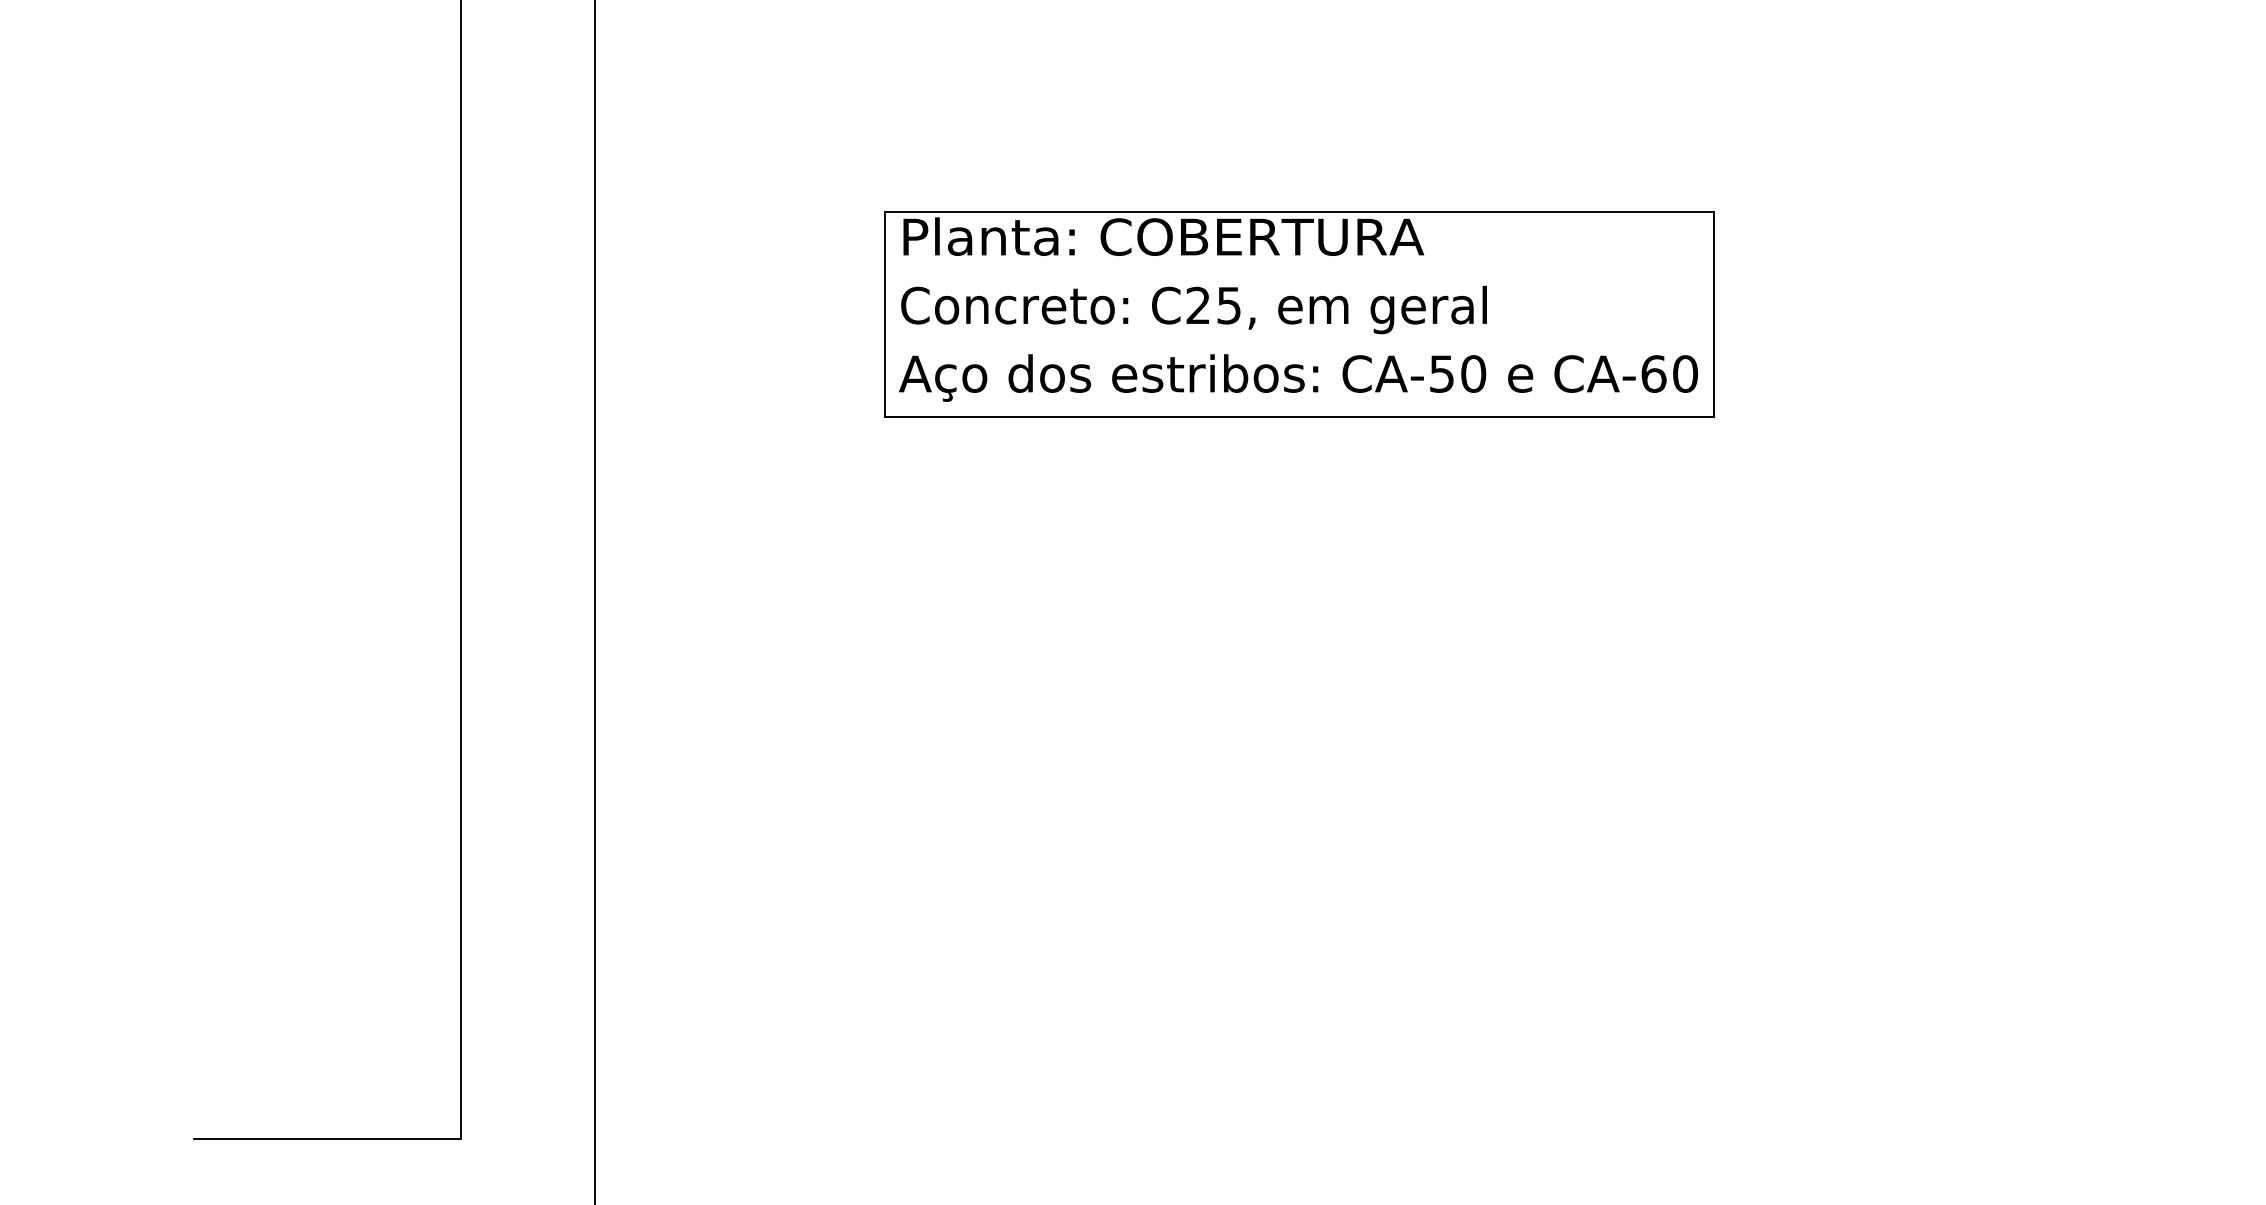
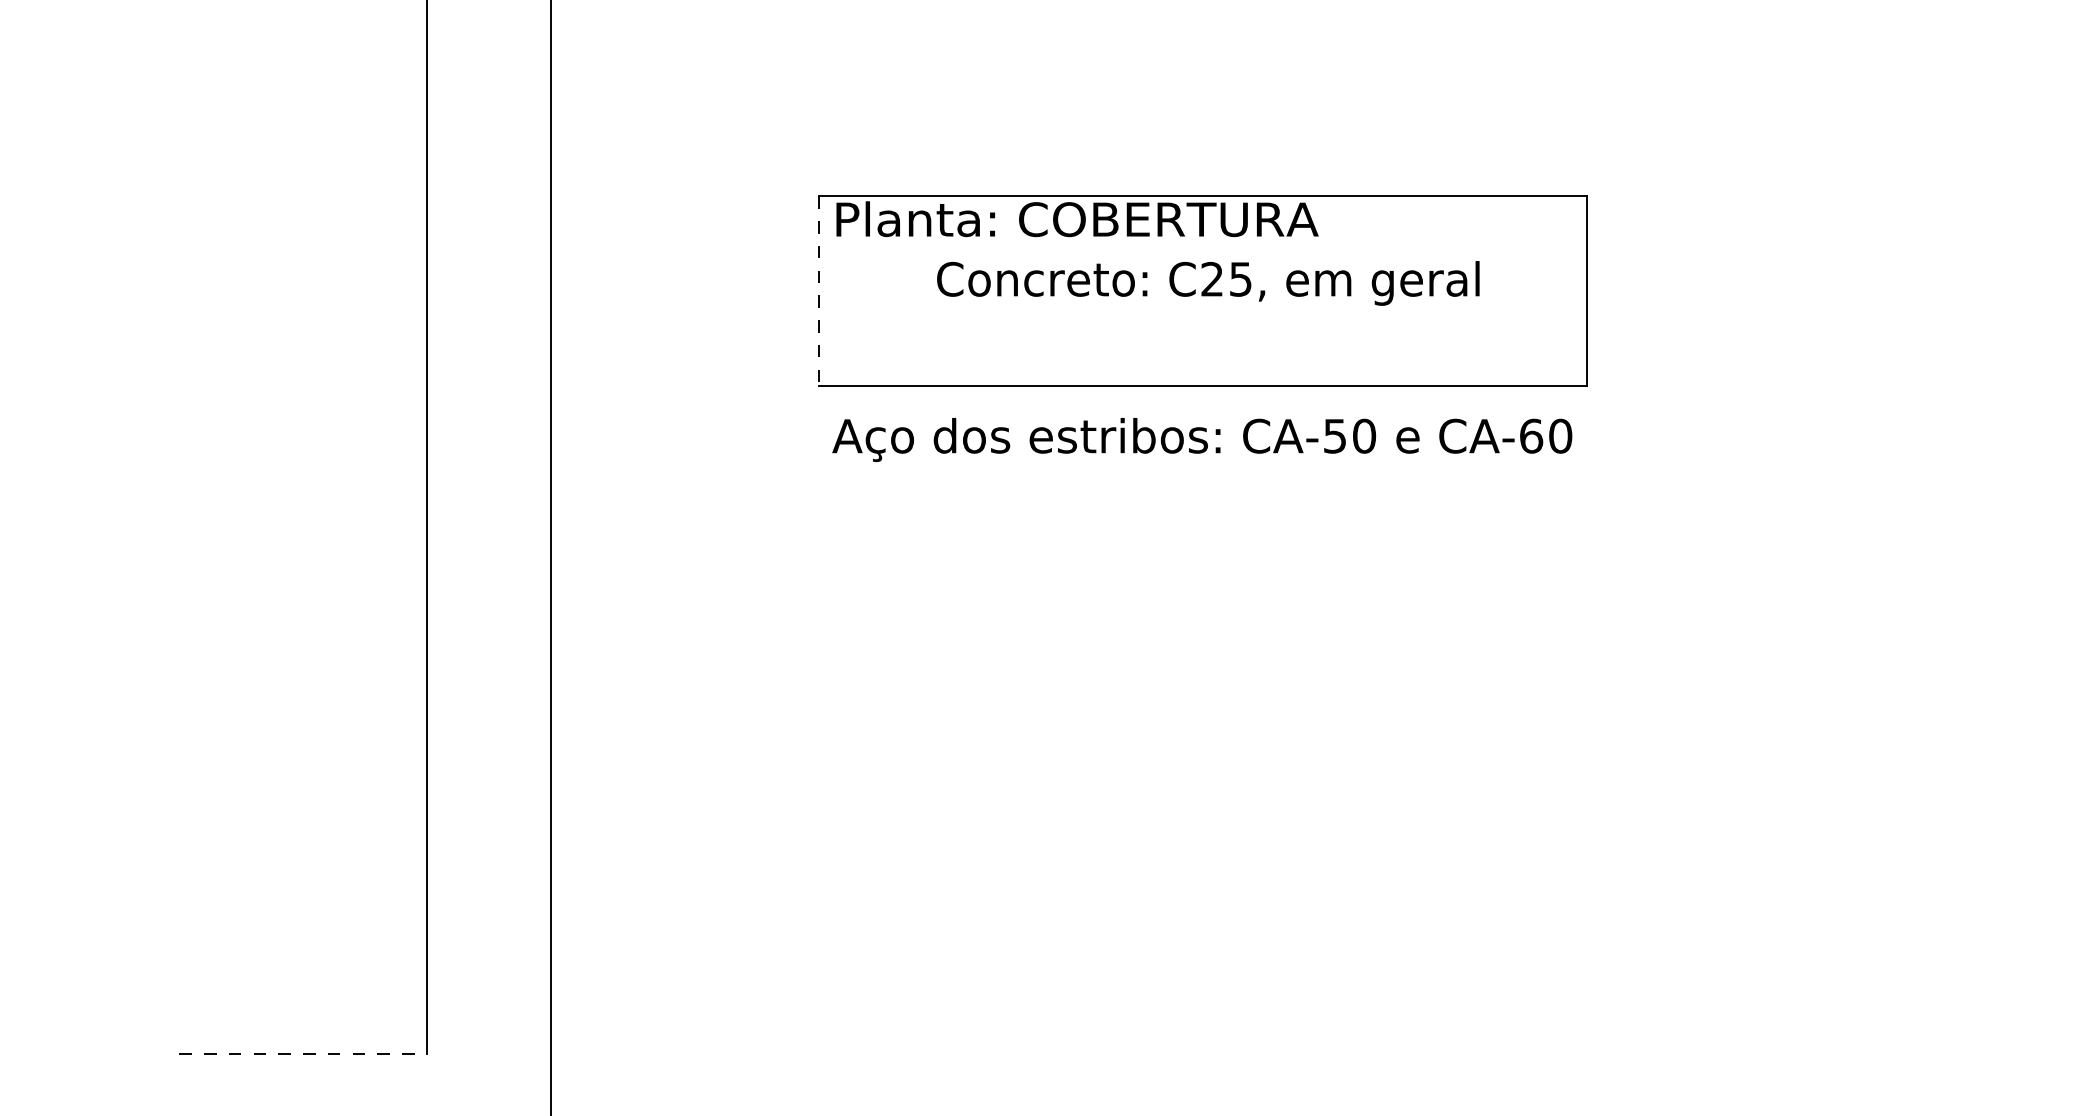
text: (1193, 309) -> (1207, 282), moved
line: (884, 314) -> (818, 291), solid -> dashed
text: (1298, 377) -> (1202, 439), moved
line: (327, 1138) -> (303, 1054), solid -> dashed

